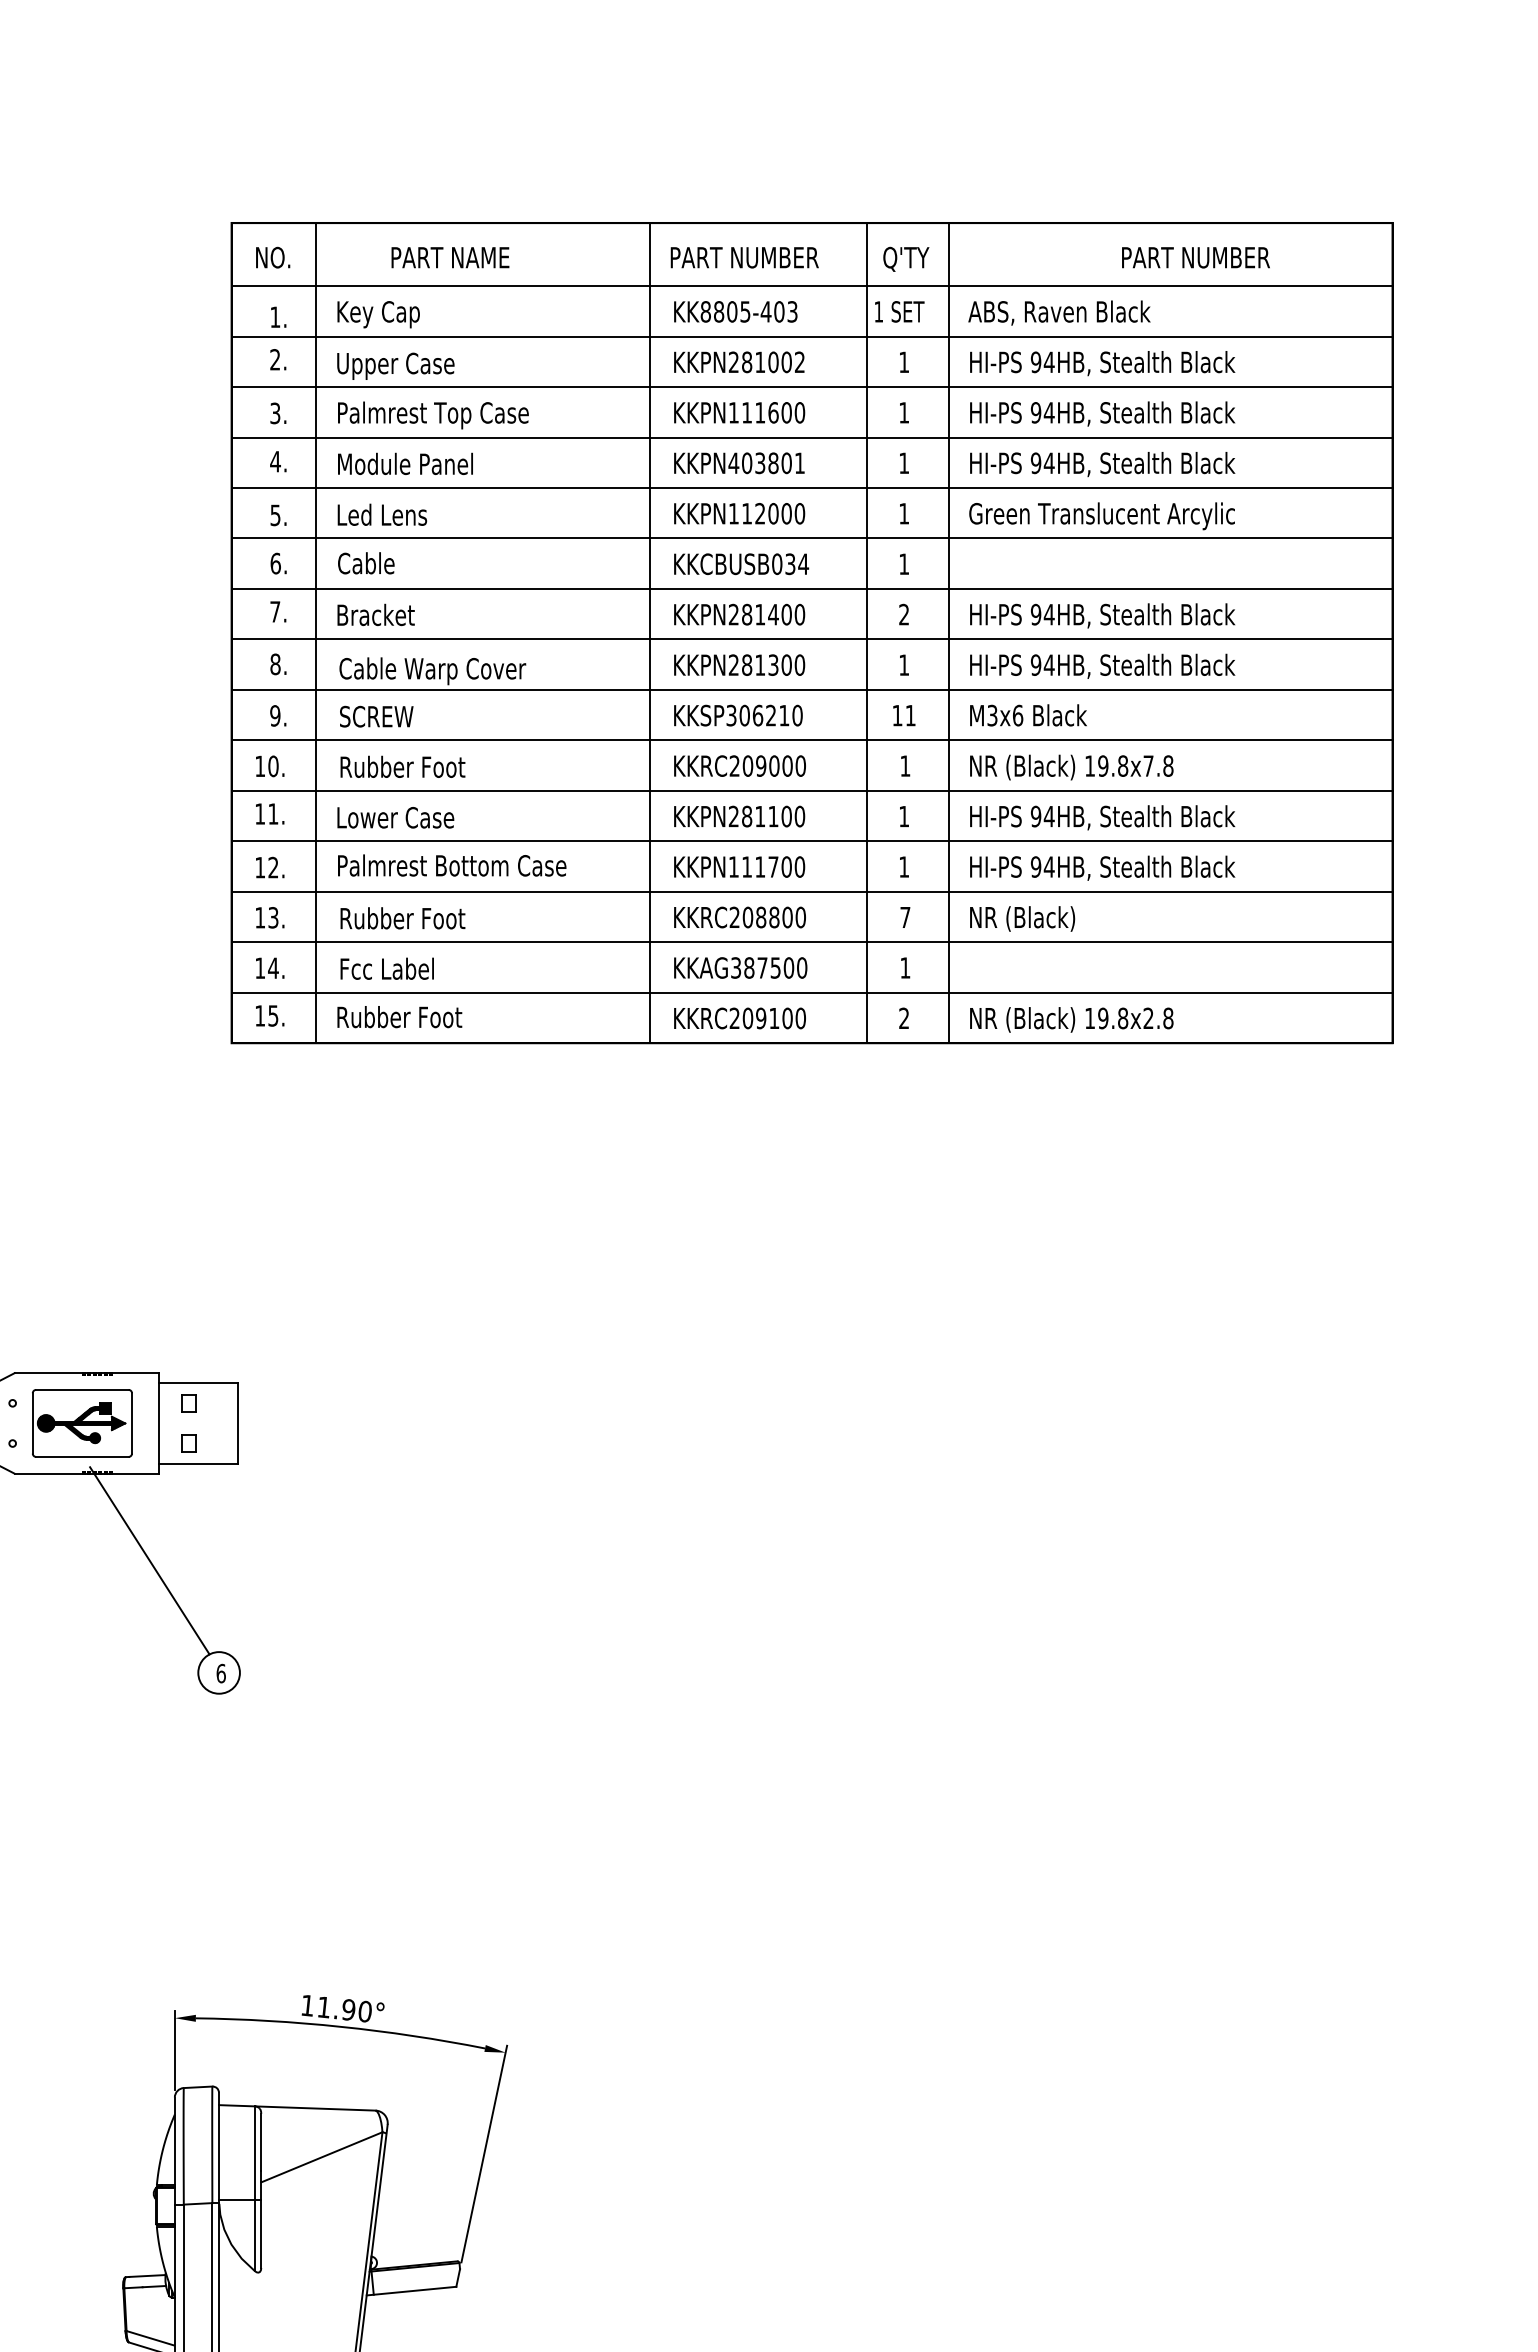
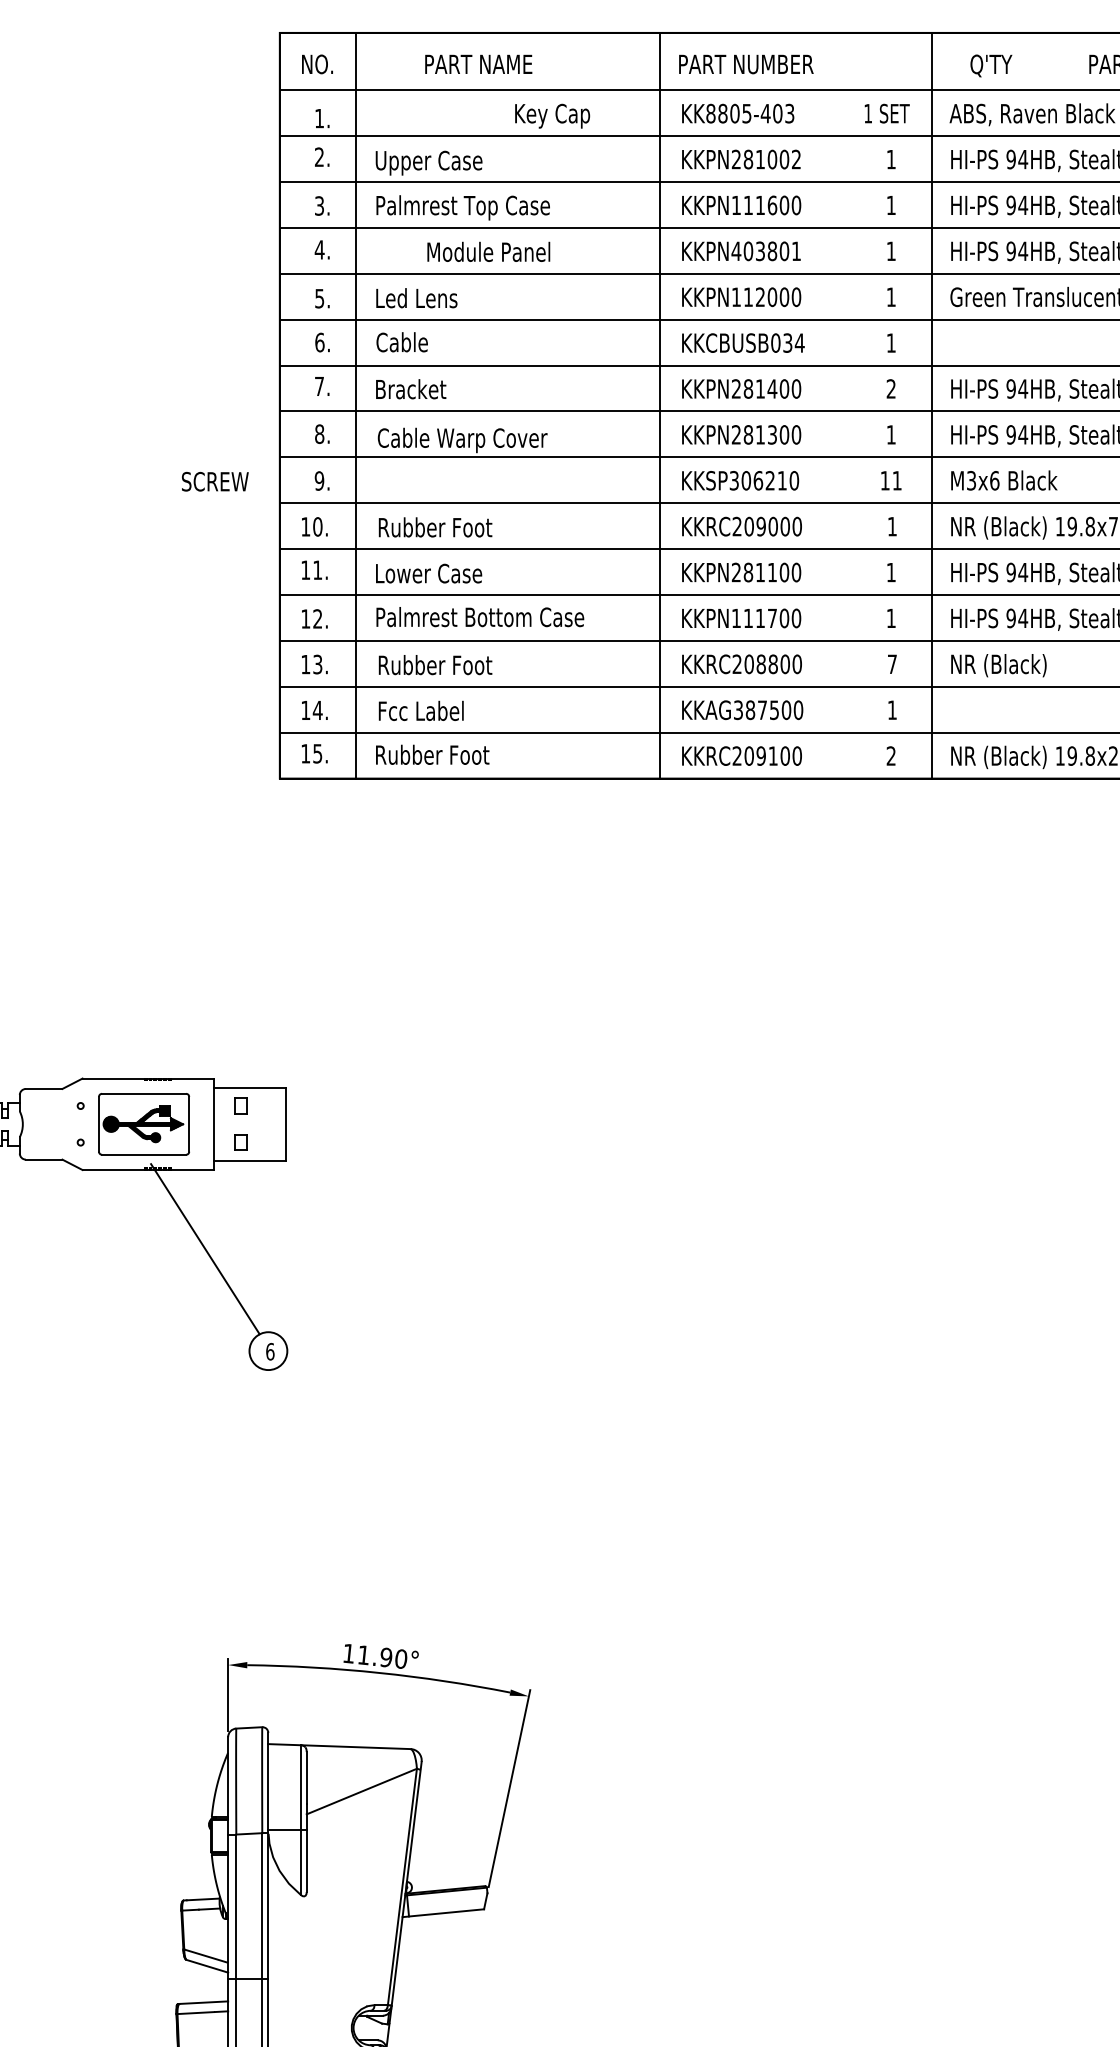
text: (906, 258) -> (991, 65), moved
text: (378, 314) -> (552, 116), moved
text: (405, 463) -> (488, 251), moved
line: (866, 633) -> (857, 406), removed
text: (376, 716) -> (215, 481), moved

